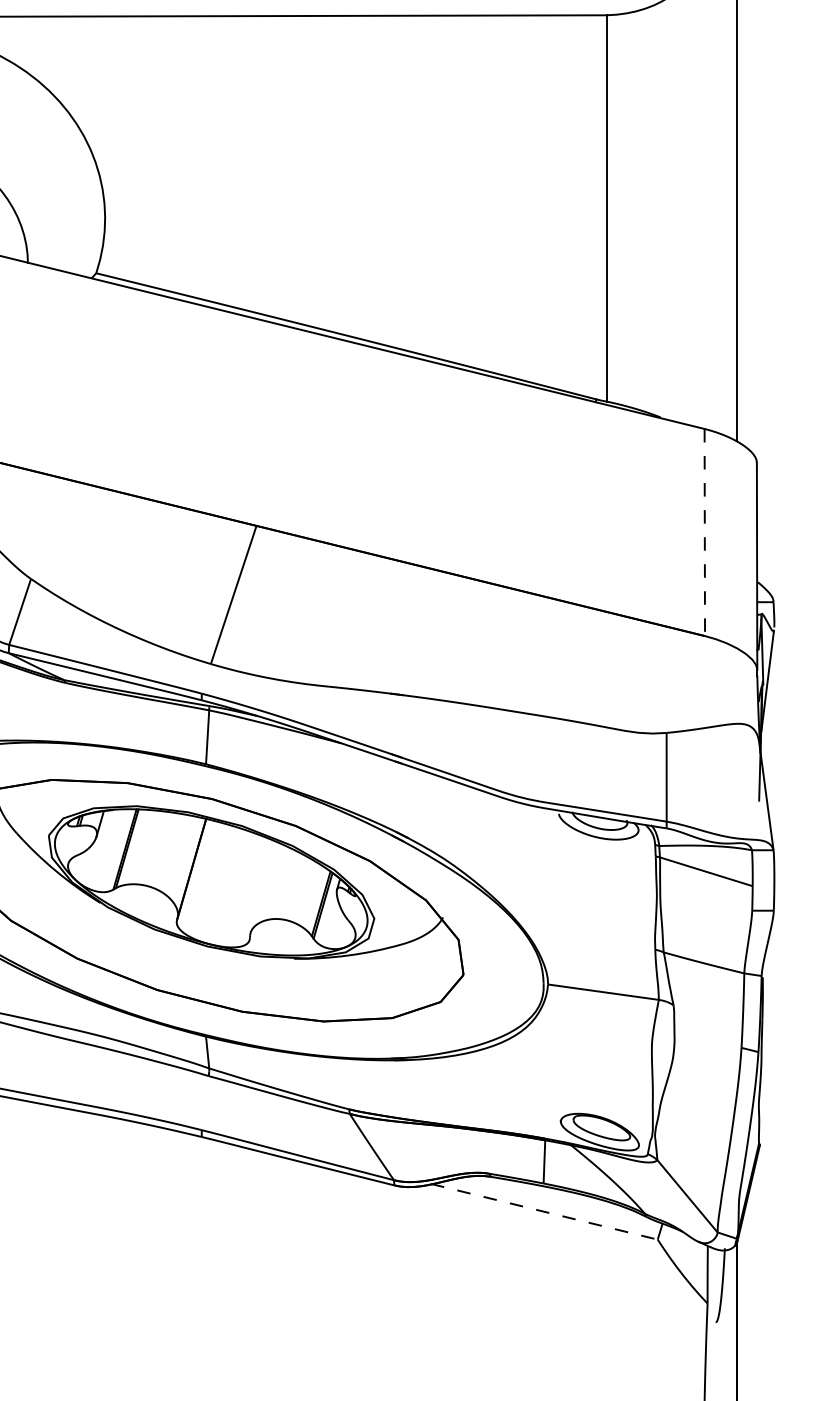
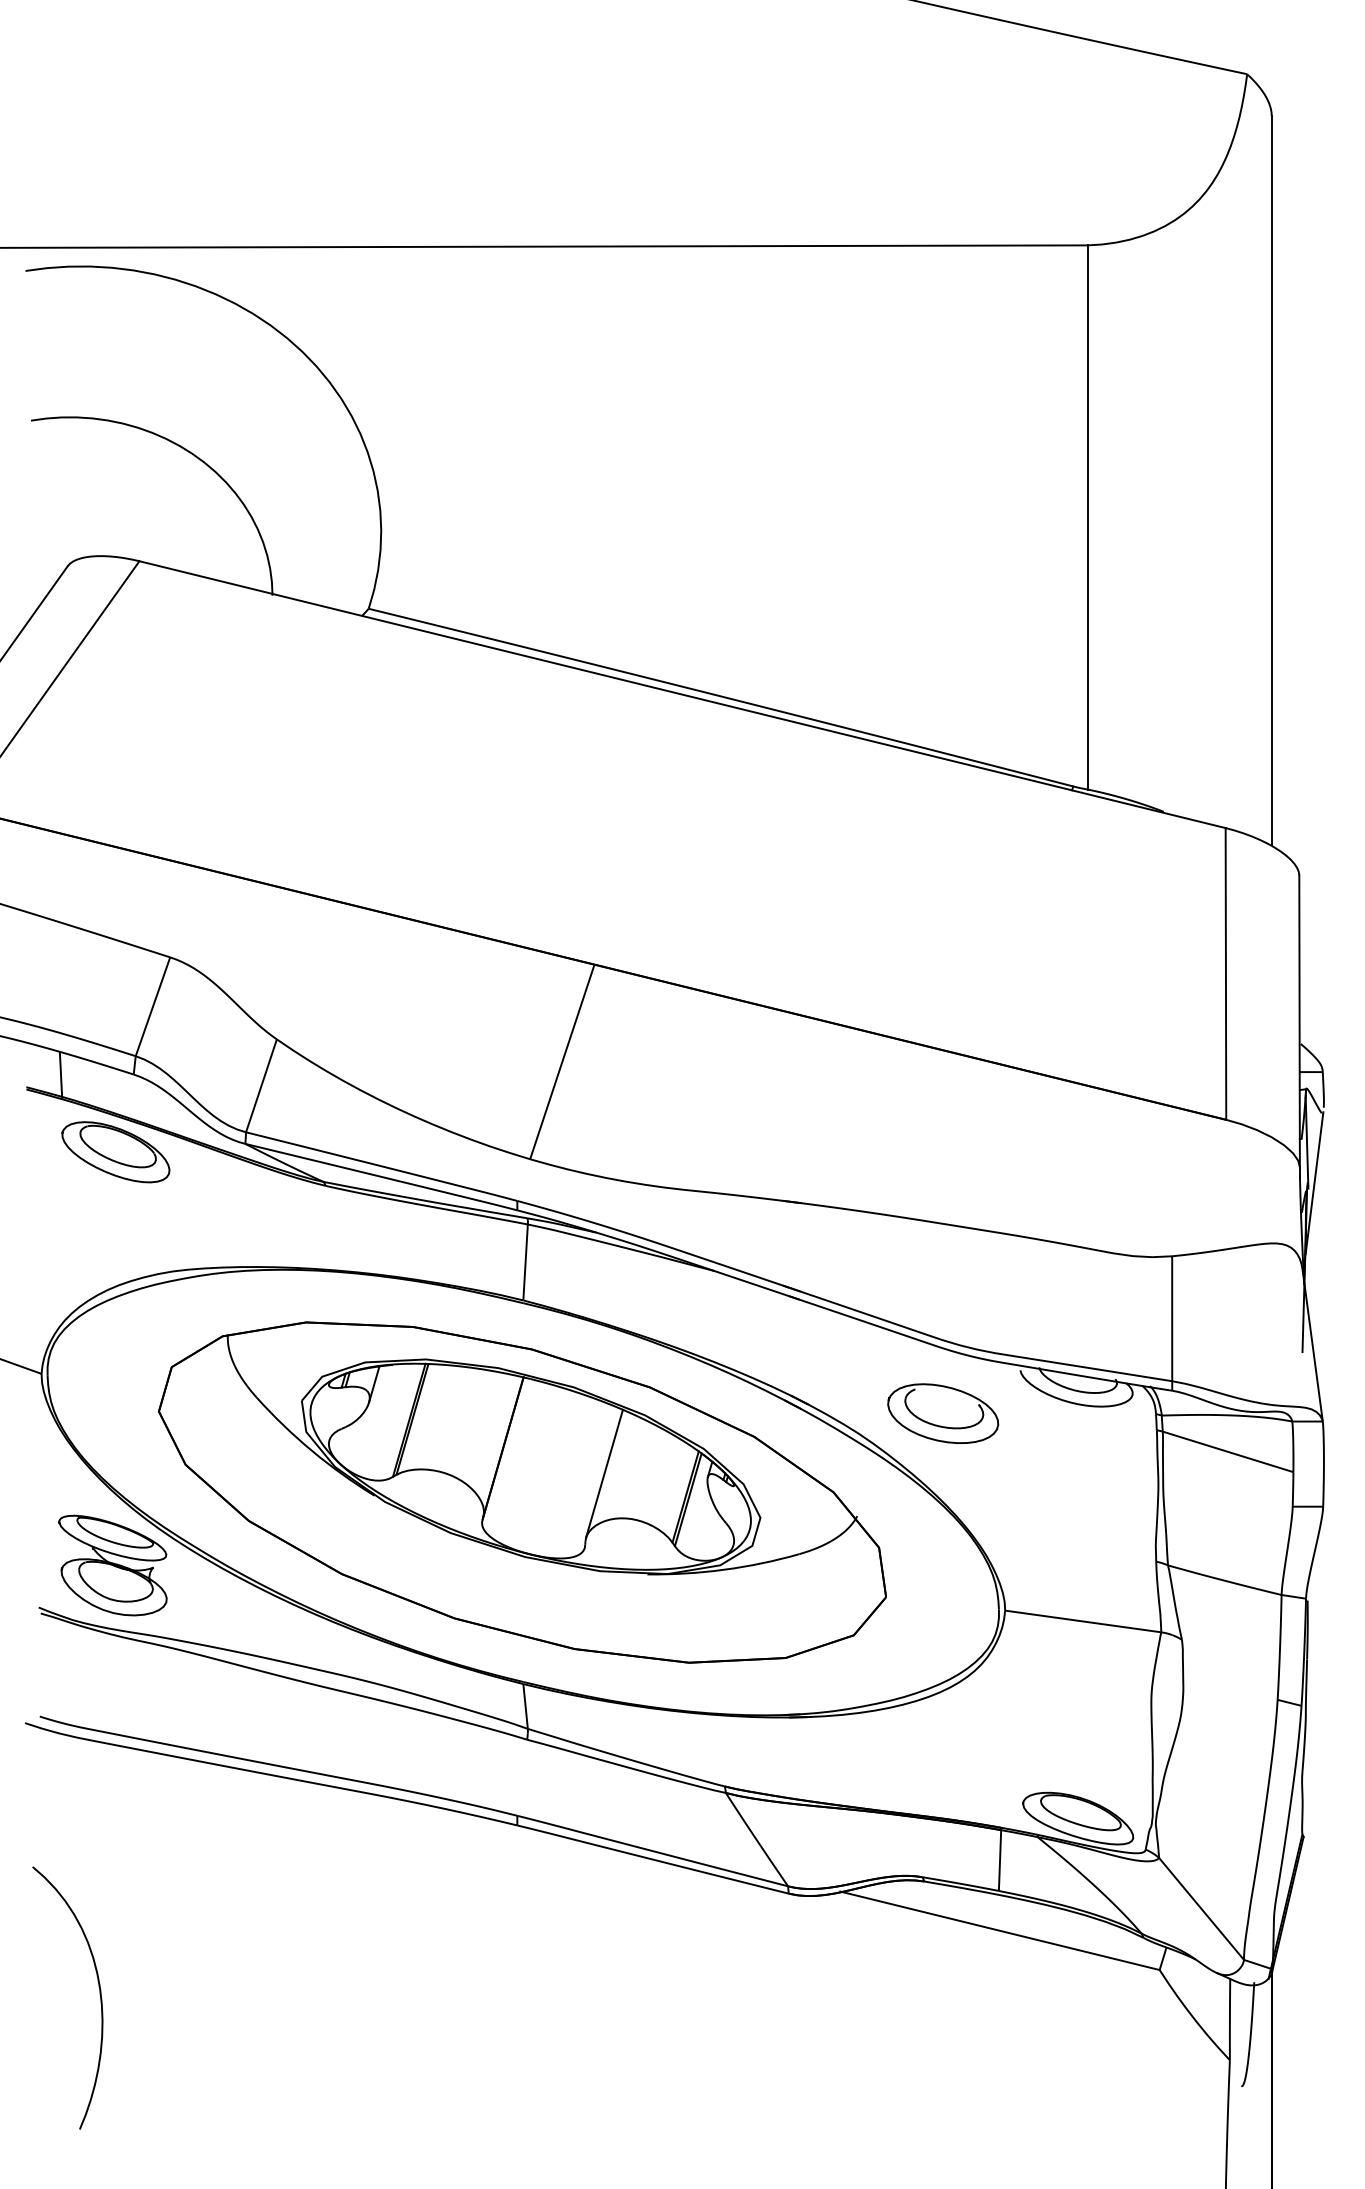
line: (704, 532) -> (1225, 973), dashed -> solid
part: (504, 844) -> (943, 1413), added
line: (263, 887) -> (604, 1473), added
line: (544, 1211) -> (1000, 1930), dashed -> solid

